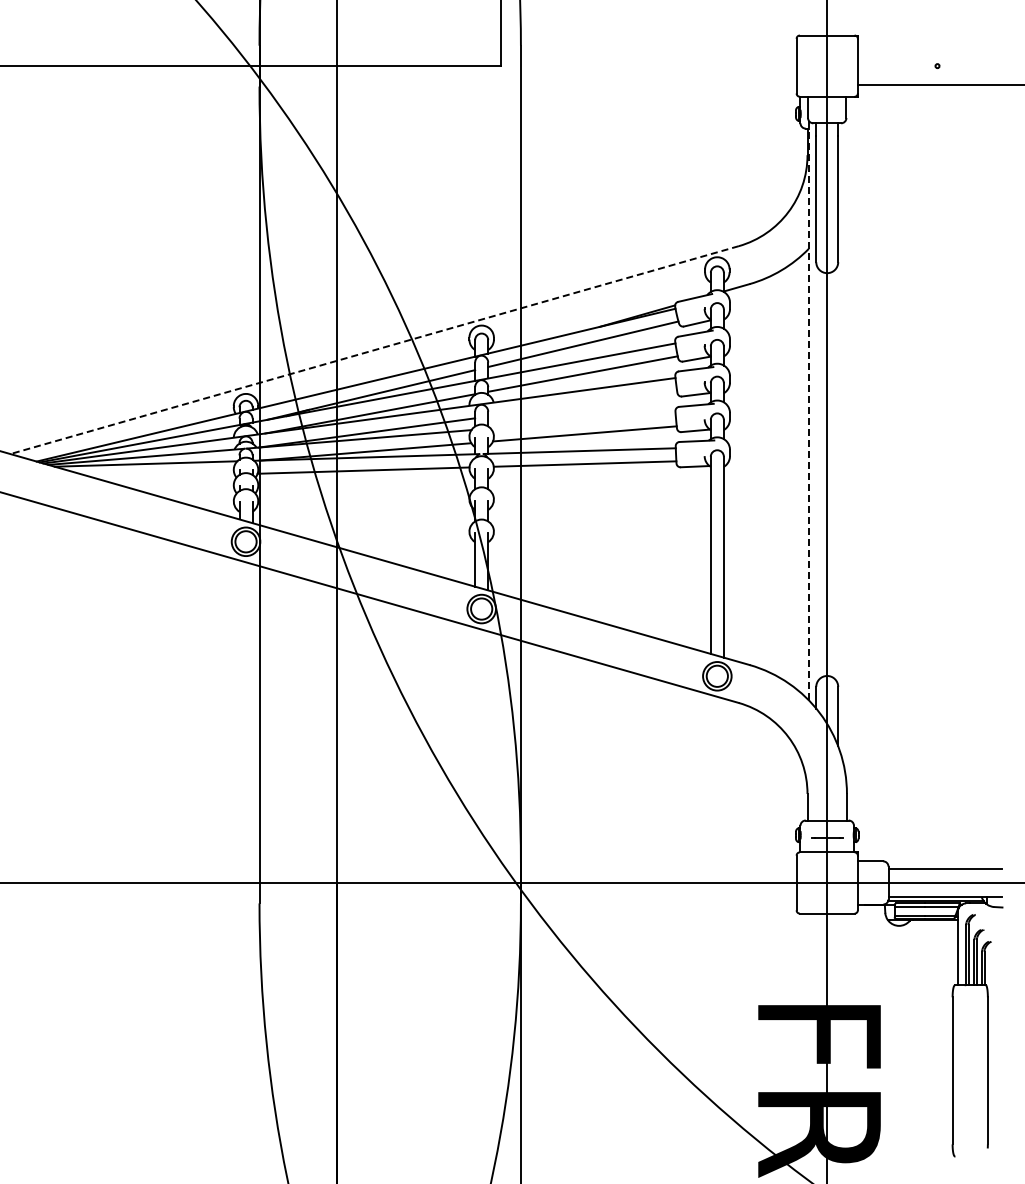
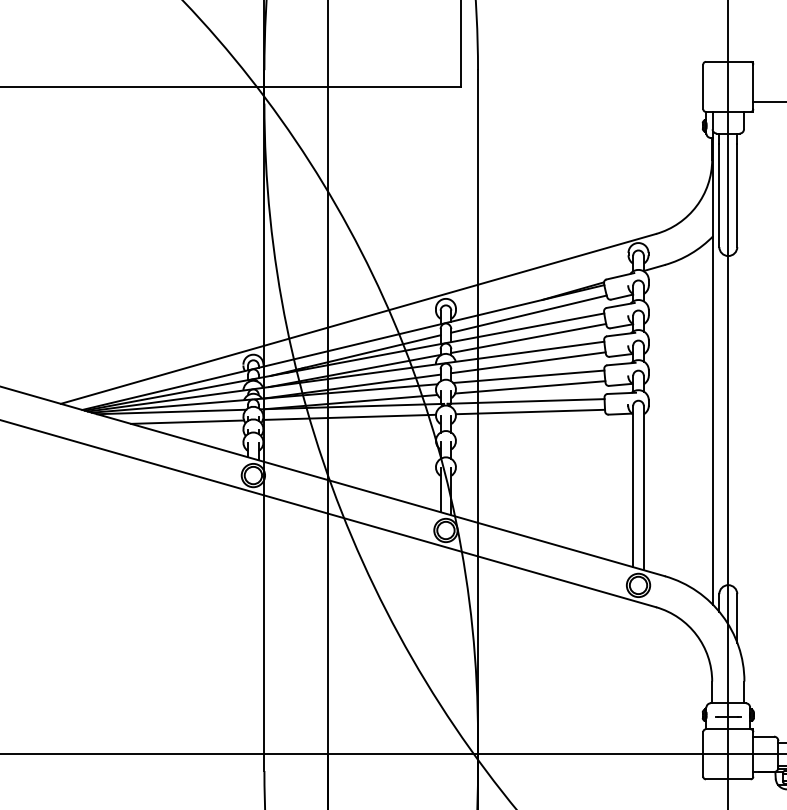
line: (374, 350) -> (358, 319), dashed -> solid
line: (582, 403) -> (528, 362), added
line: (808, 410) -> (713, 368), dashed -> solid
line: (582, 420) -> (528, 376), added
line: (165, 476) -> (187, 422), added

